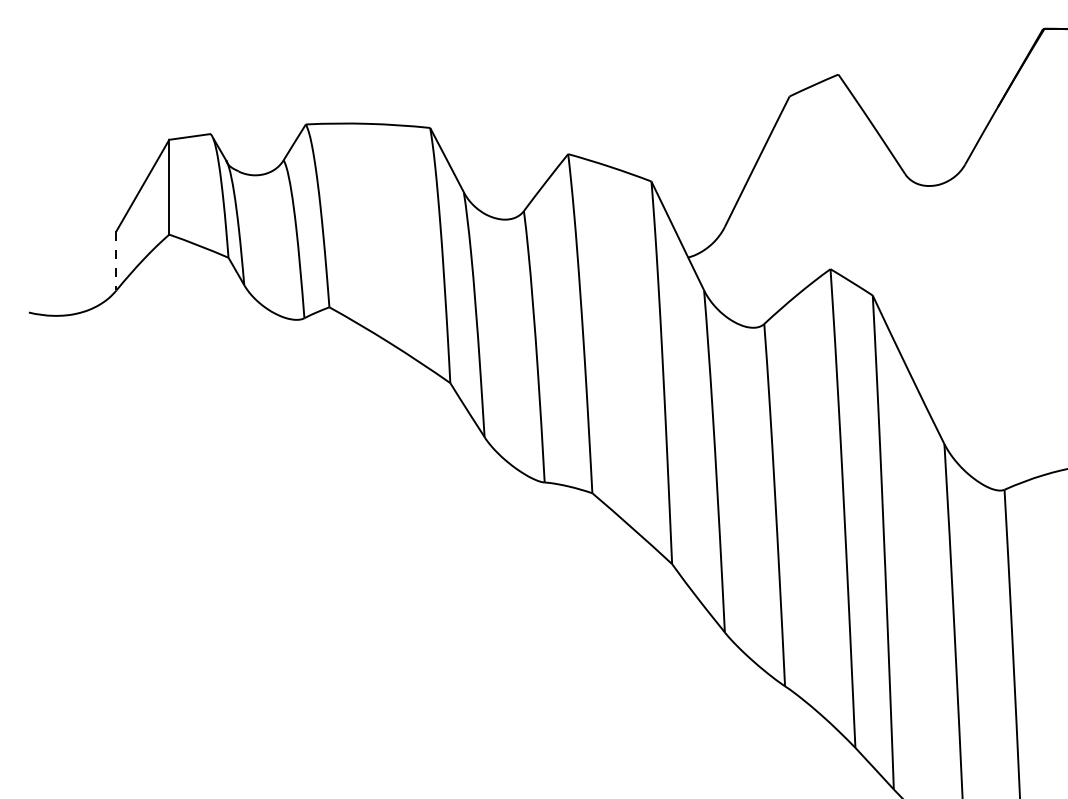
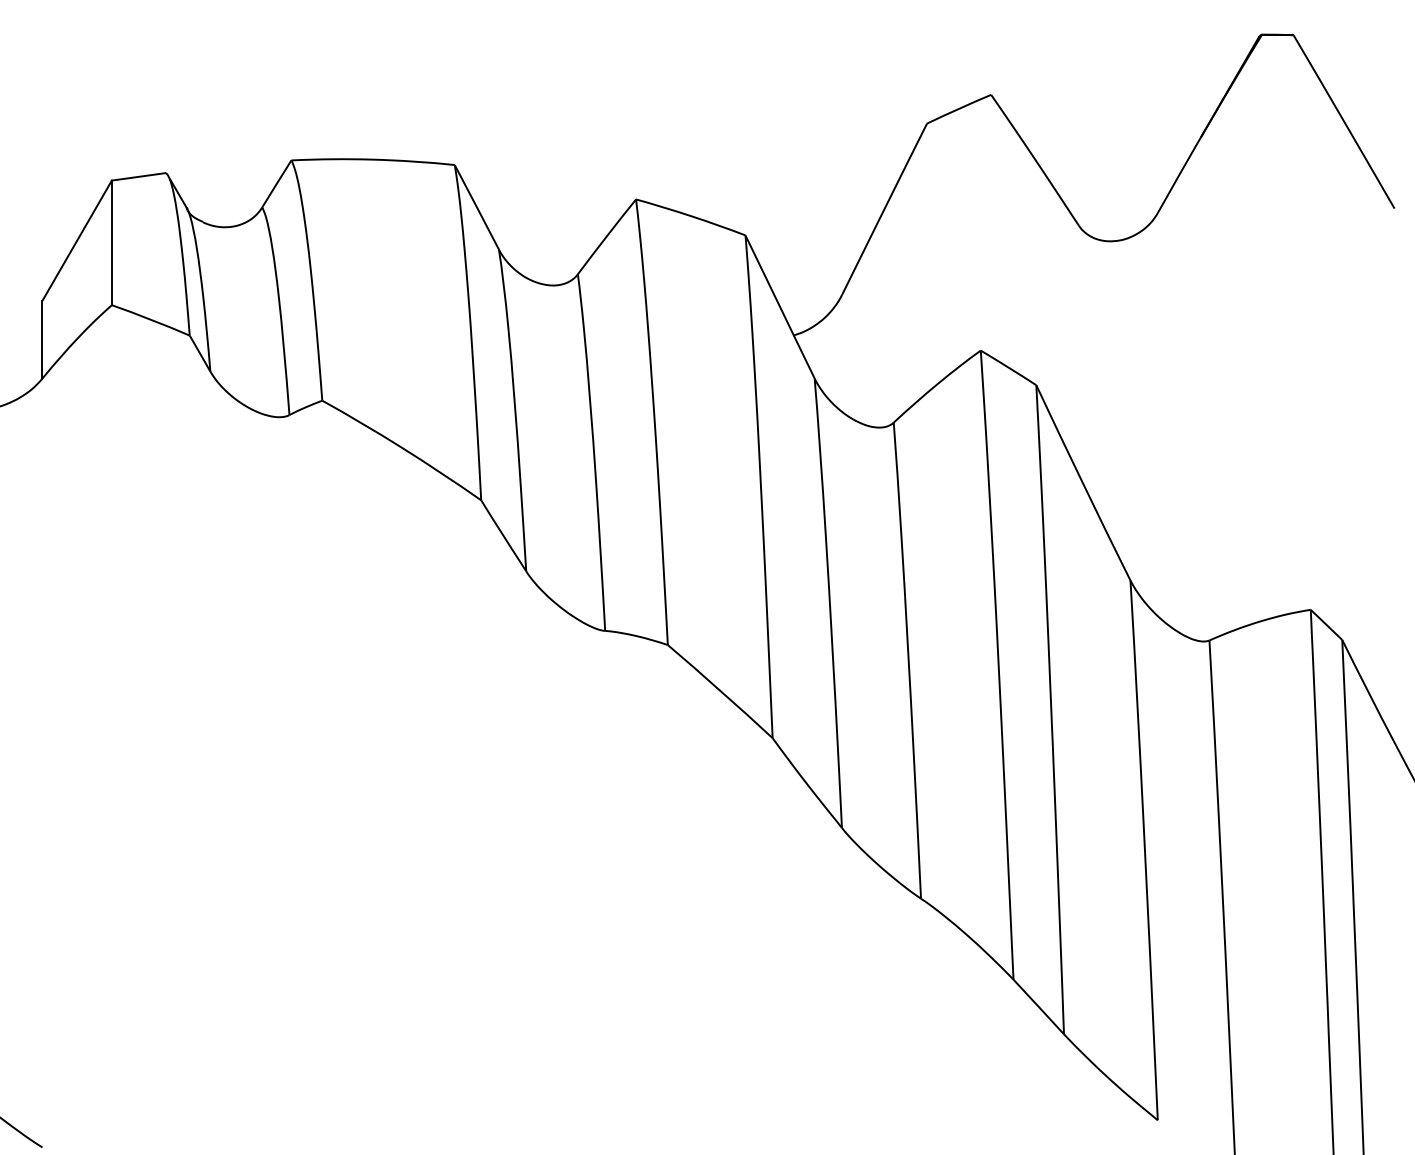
line: (116, 260) -> (42, 339), dashed -> solid

